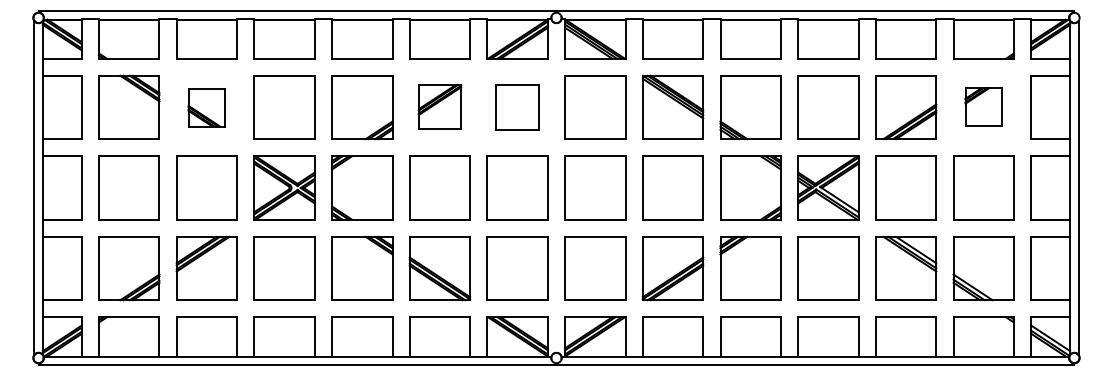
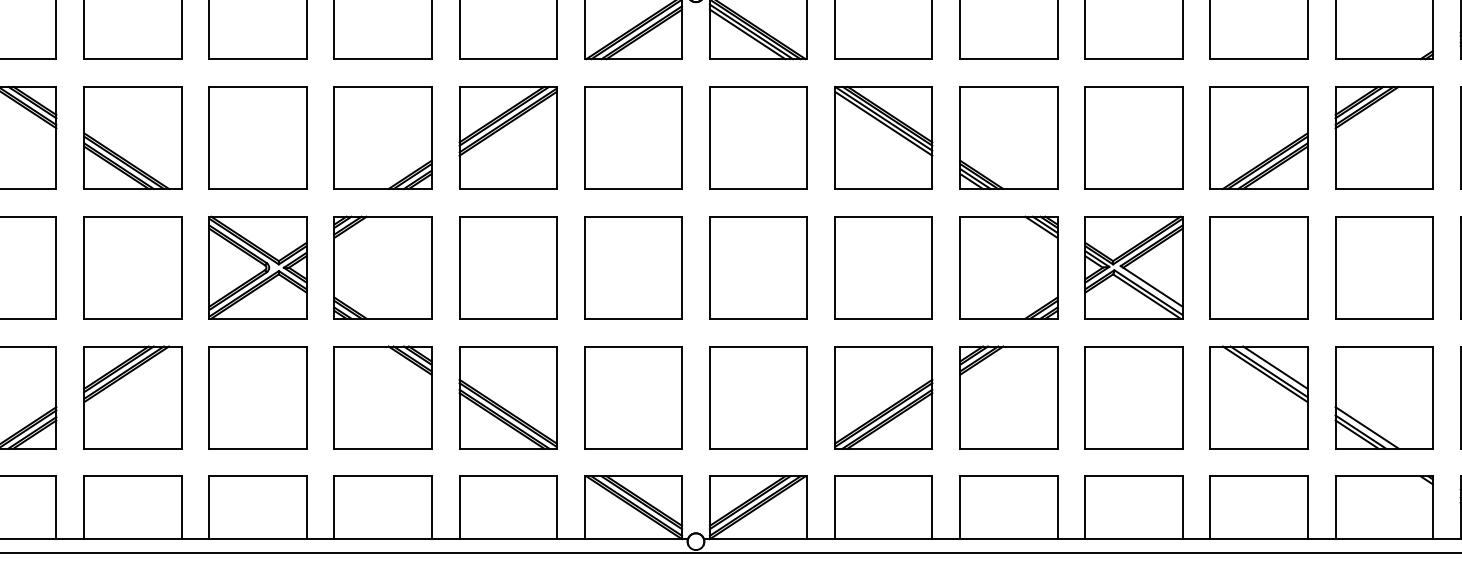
part: (439, 106) -> (507, 136), size x1.43
part: (983, 106) -> (1383, 136), size x1.67
part: (206, 107) -> (132, 138), size x1.67
part: (517, 107) -> (633, 138), size x1.43

